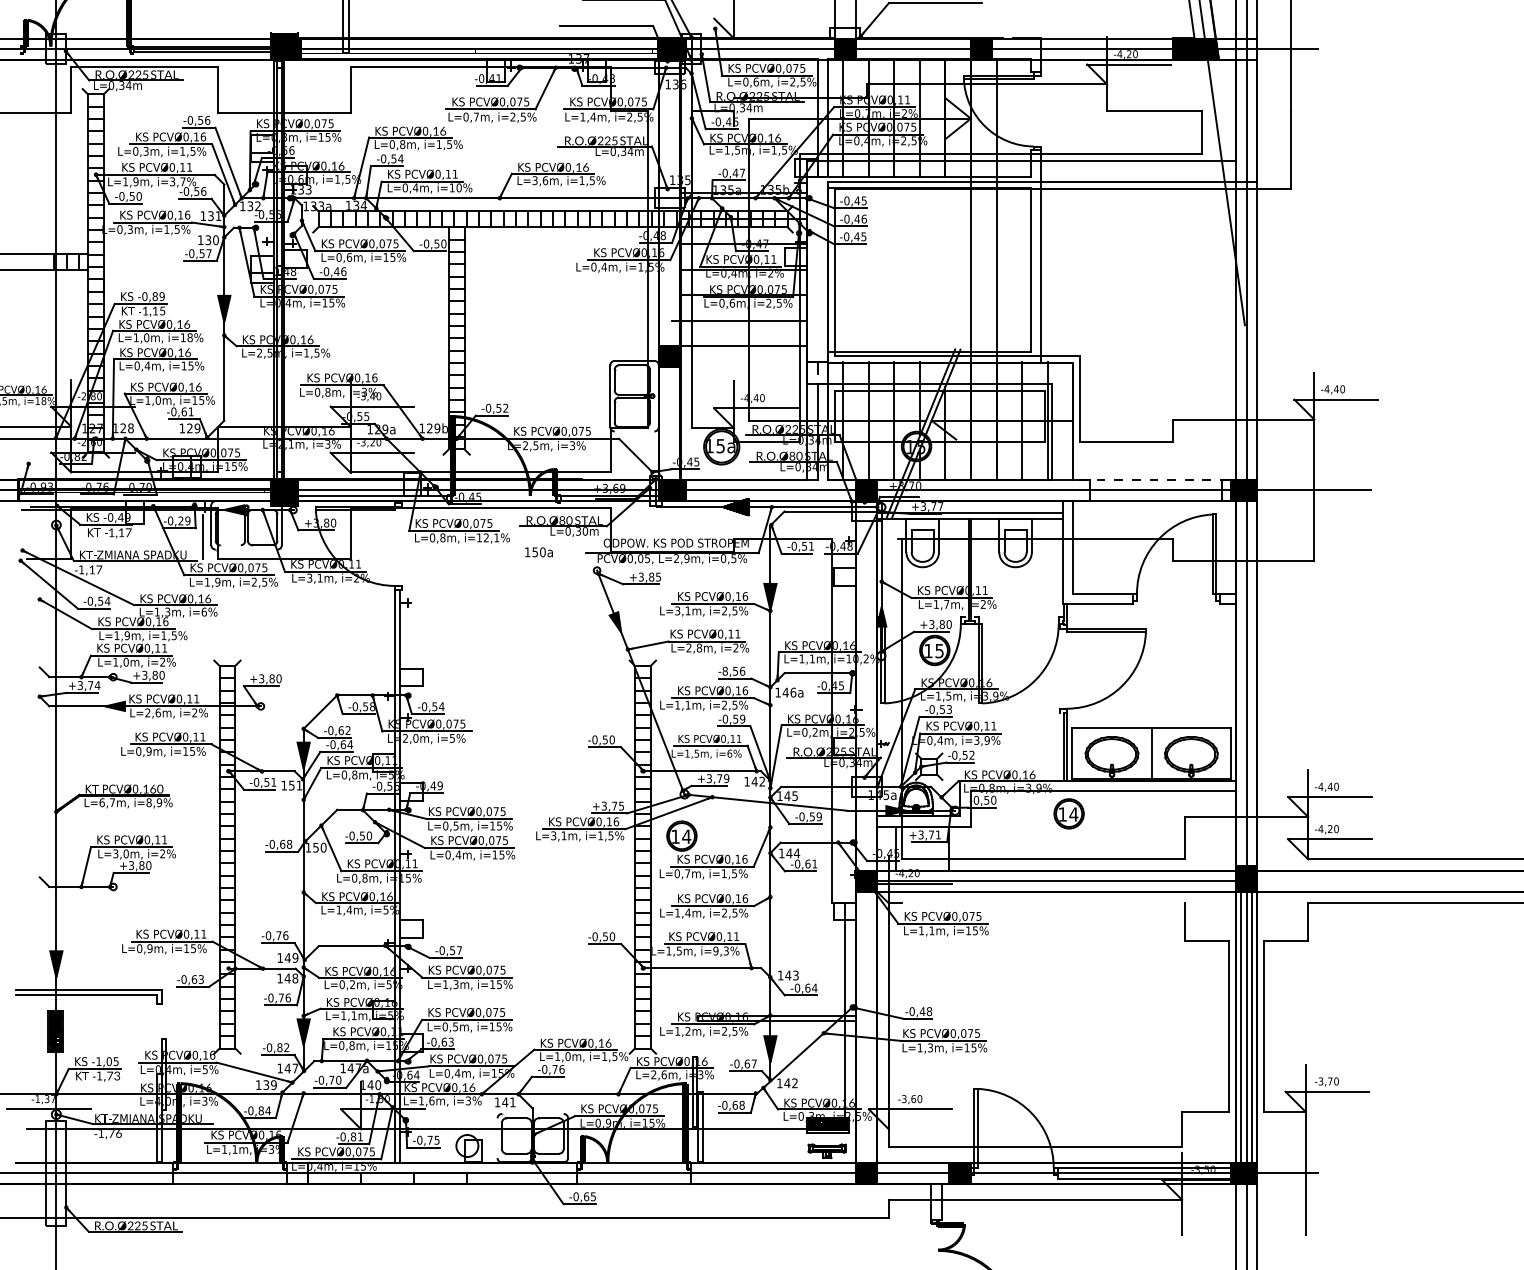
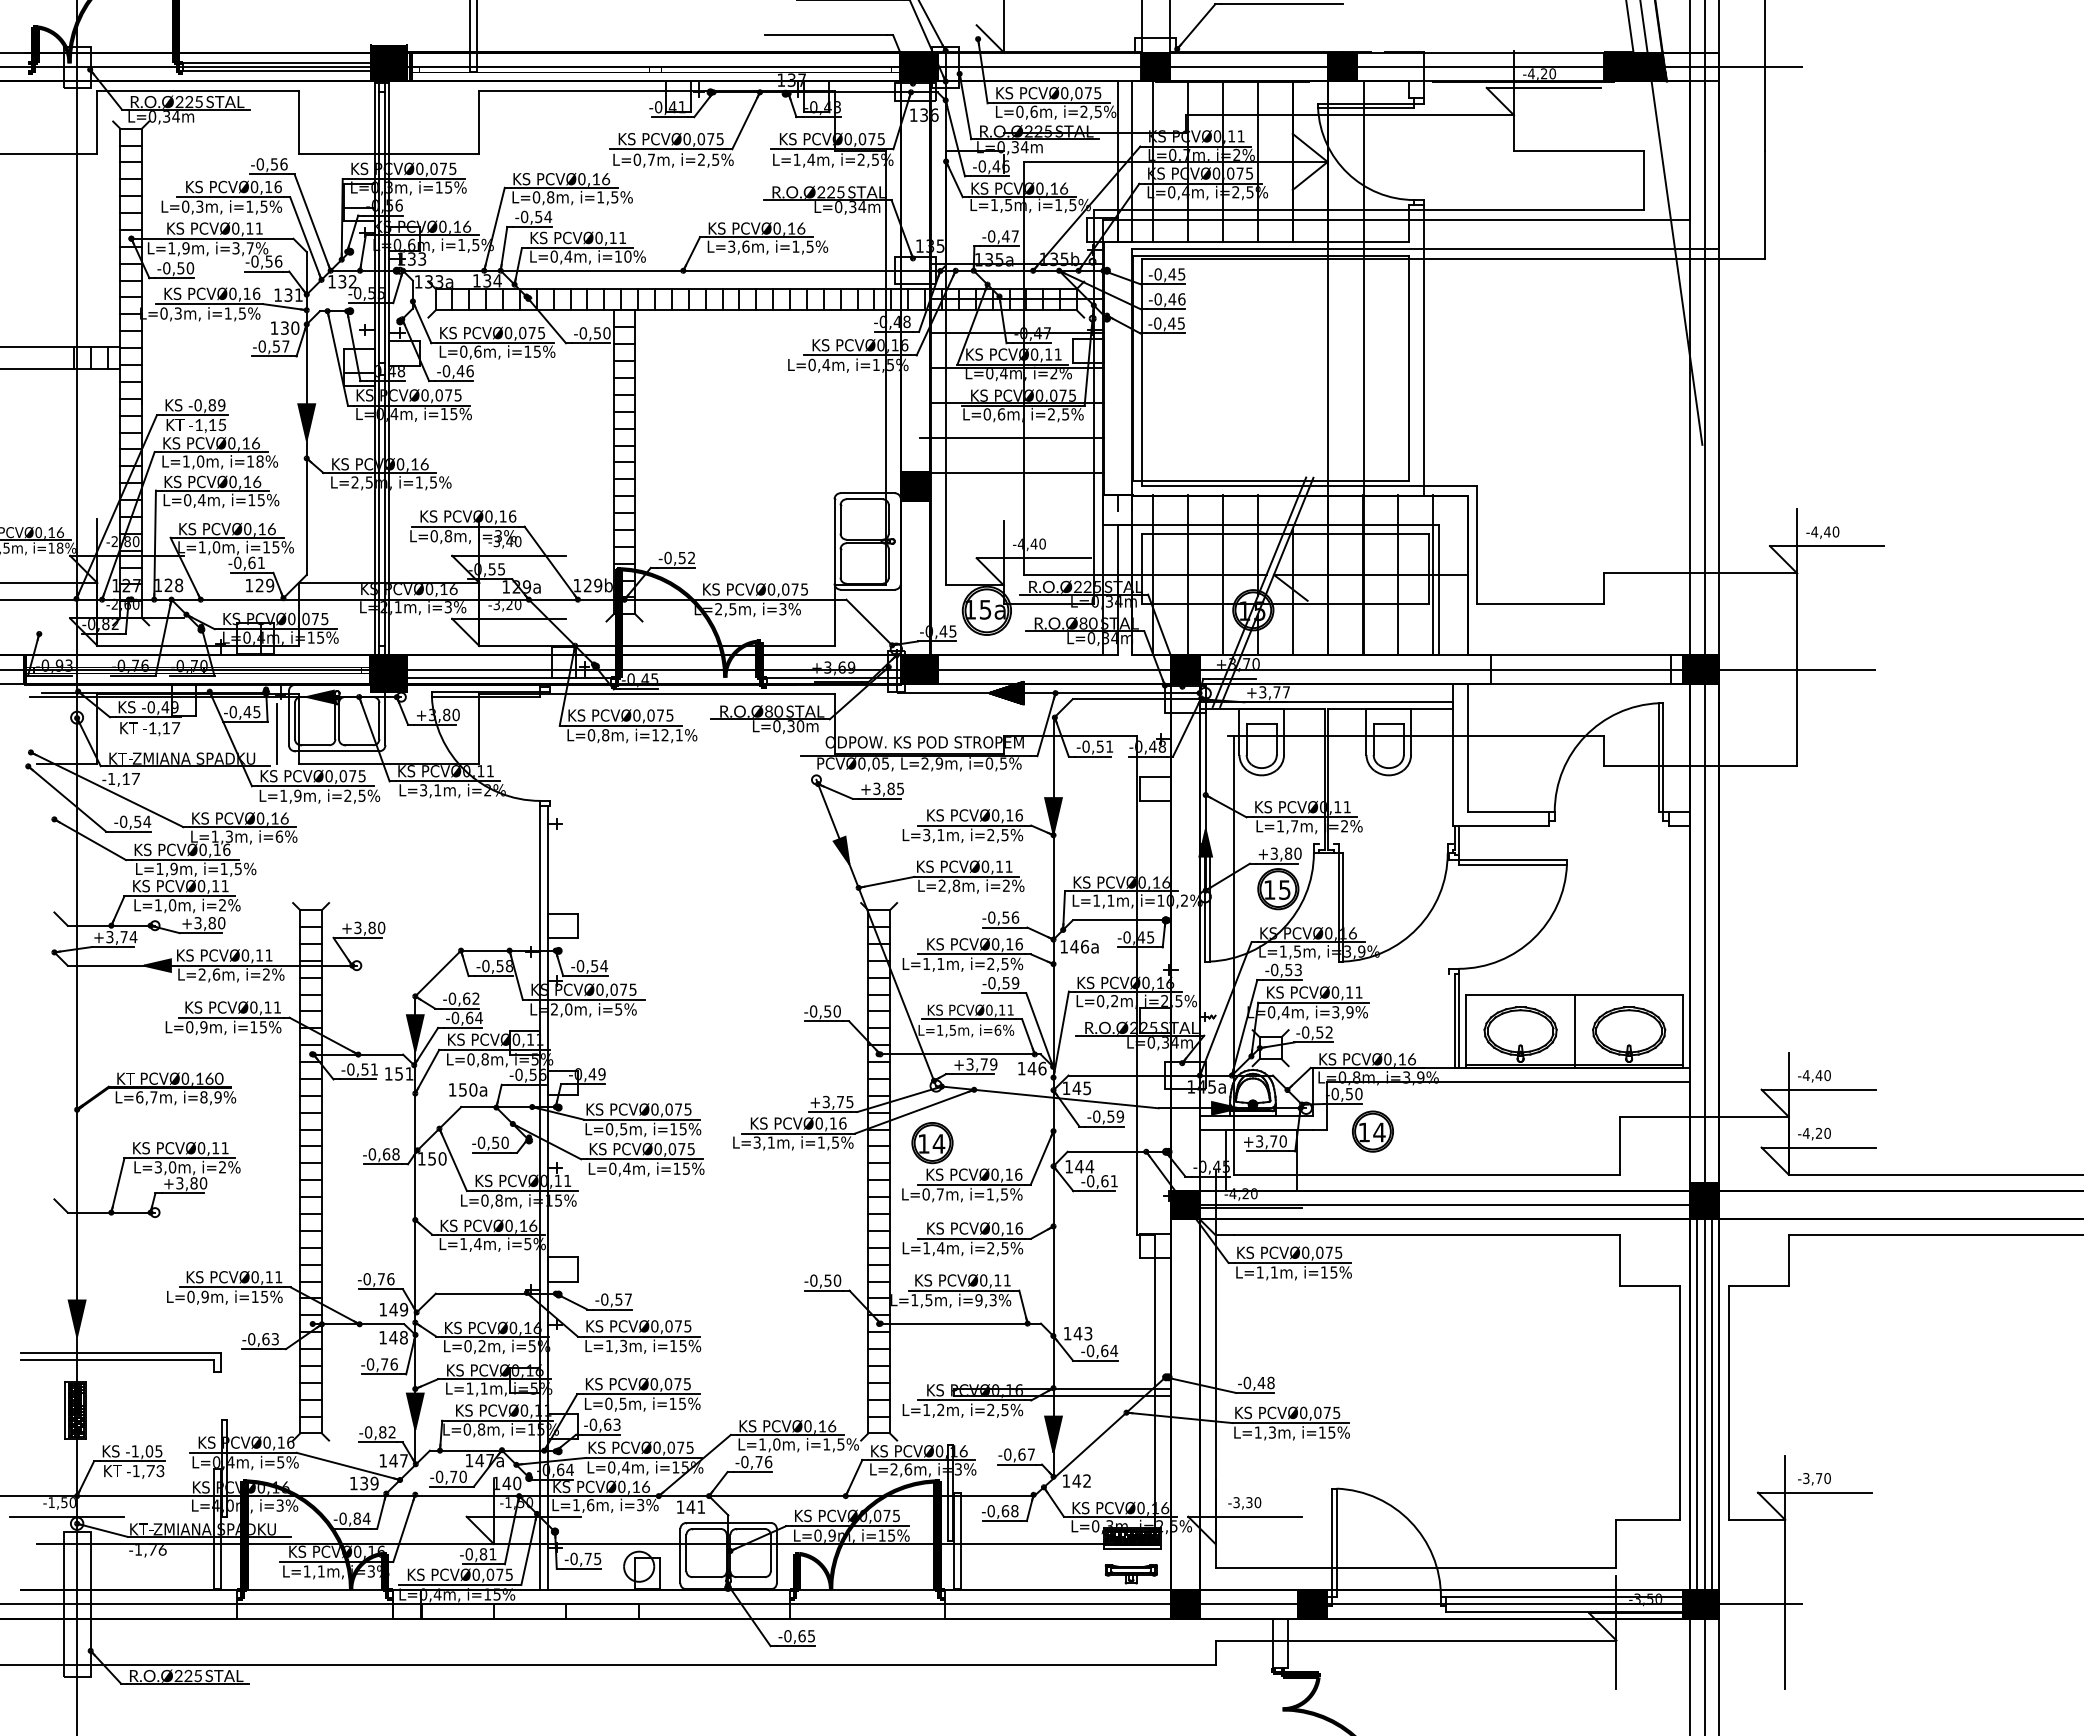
line: (634, 431) -> (867, 589), added
line: (1159, 479) -> (1585, 655), dashed -> solid
text: (183, 520) -> (251, 711), -0,29 -> -0,45
line: (230, 545) -> (315, 745), added
line: (246, 549) -> (336, 751), added
text: (539, 551) -> (468, 1089), moved
text: (725, 671) -> (991, 917), -8,56 -> -0,56
text: (762, 781) -> (1042, 1068), 142 -> 146
part: (1068, 813) -> (1372, 1131), moved
text: (937, 835) -> (1282, 1141), +3,71 -> +3,70
line: (1043, 903) -> (1426, 1235), added
text: (50, 1099) -> (68, 1502), -1,37 -> -1,50
text: (913, 1099) -> (1249, 1502), -3,60 -> -3,30
line: (532, 1113) -> (728, 1522), added
line: (497, 1137) -> (680, 1555), added

